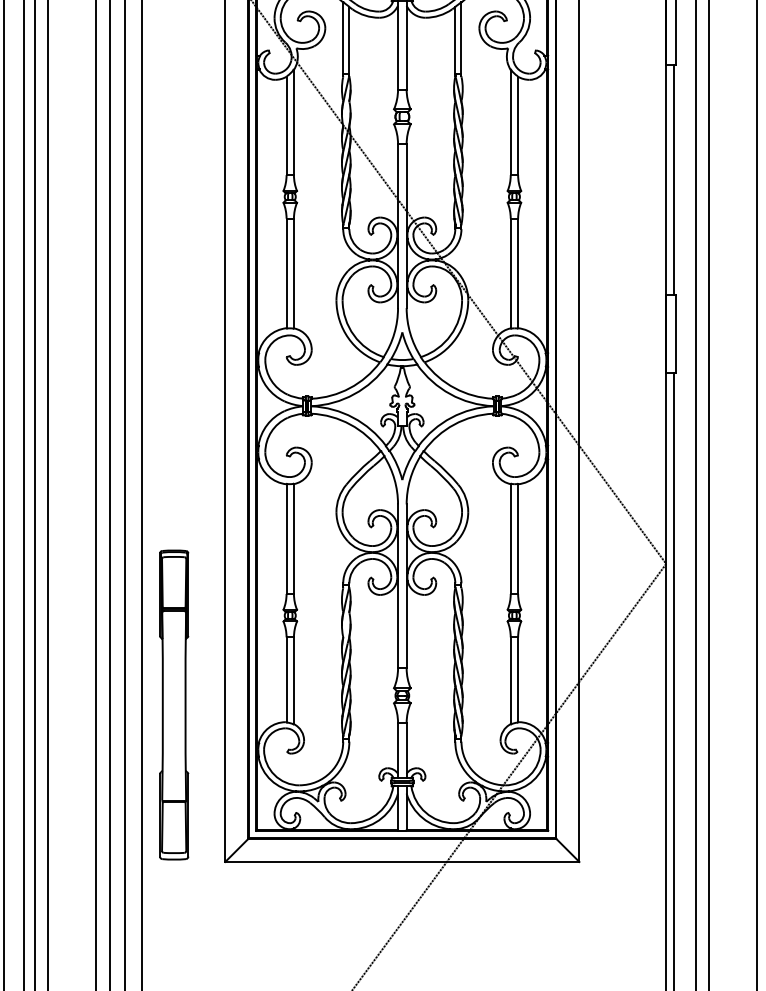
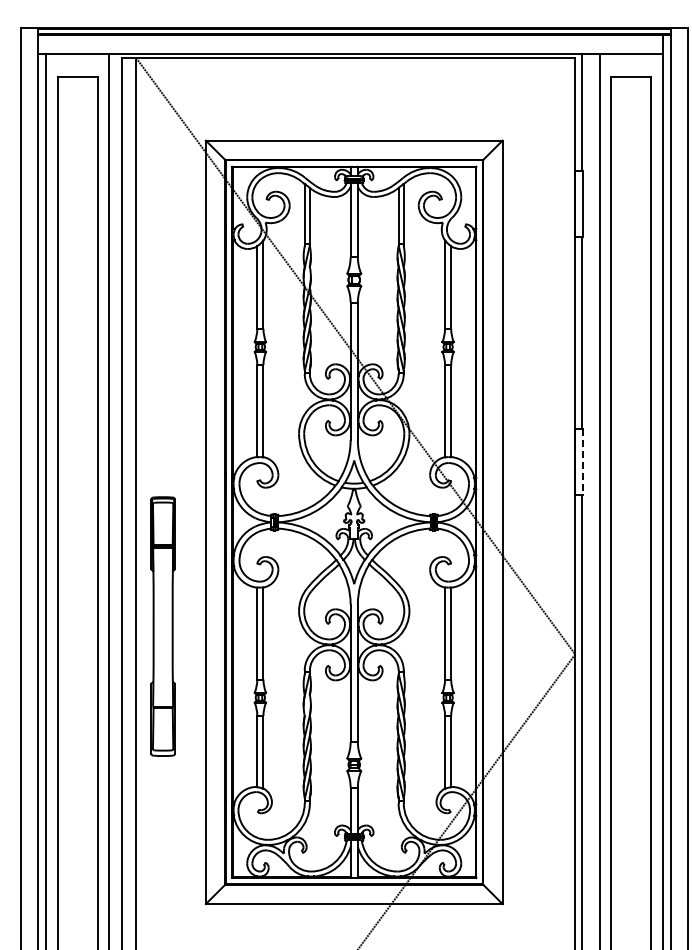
line: (676, 333) -> (583, 461), solid -> dashed
part: (173, 704) -> (162, 626), moved

